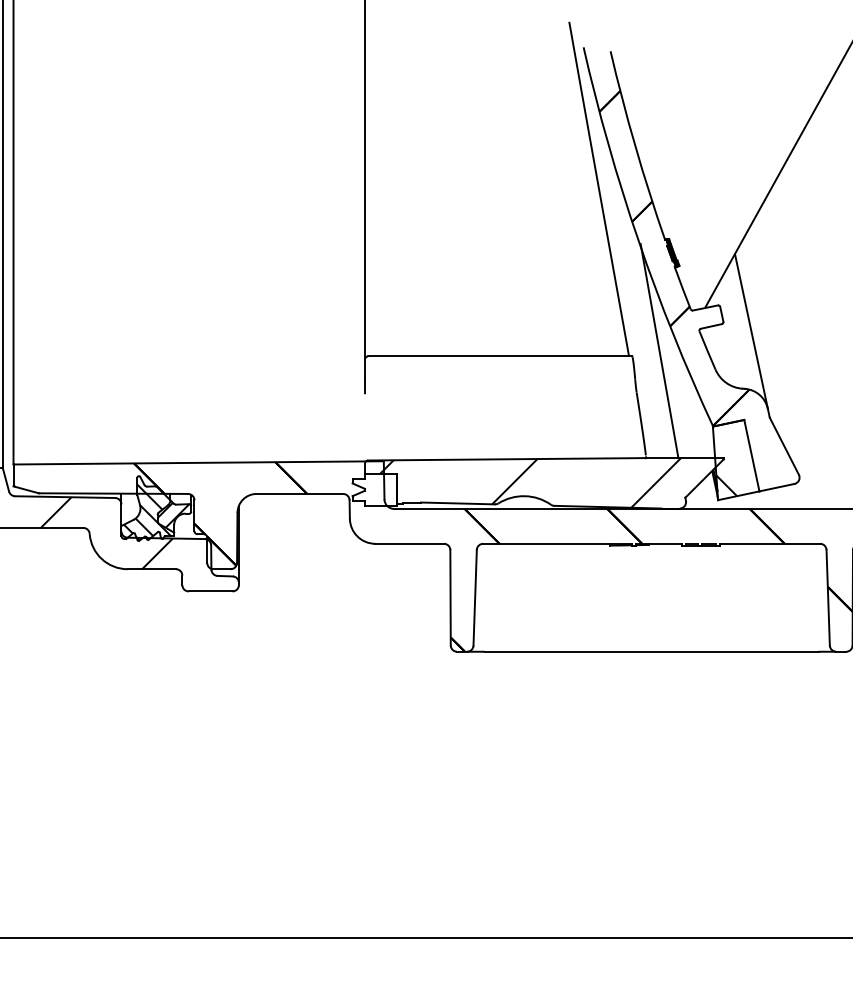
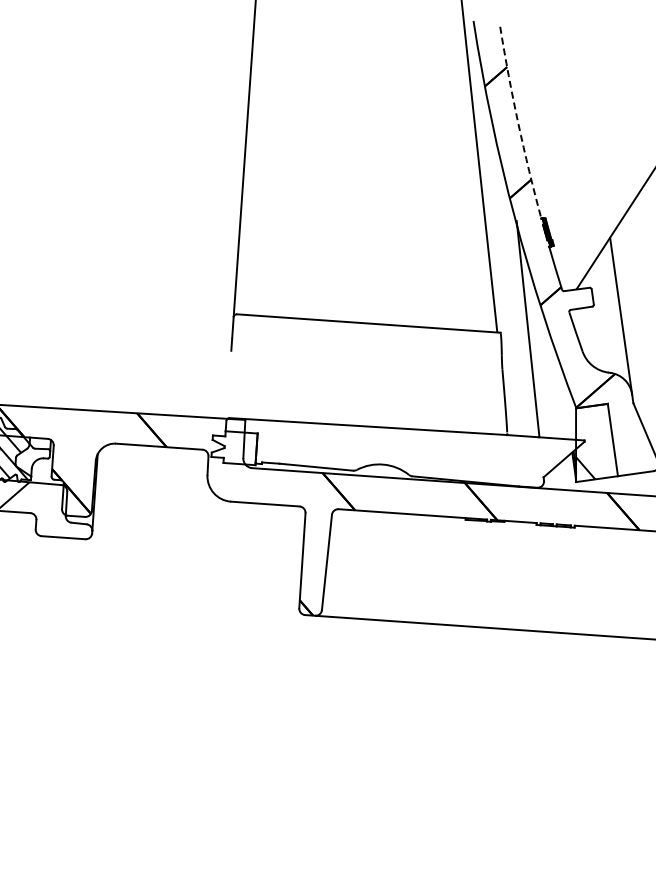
arc: (635, 146) -> (518, 123), solid -> dashed
hatch: (530, 482) -> (390, 451), removed
hatch: (173, 514) -> (31, 458), removed

